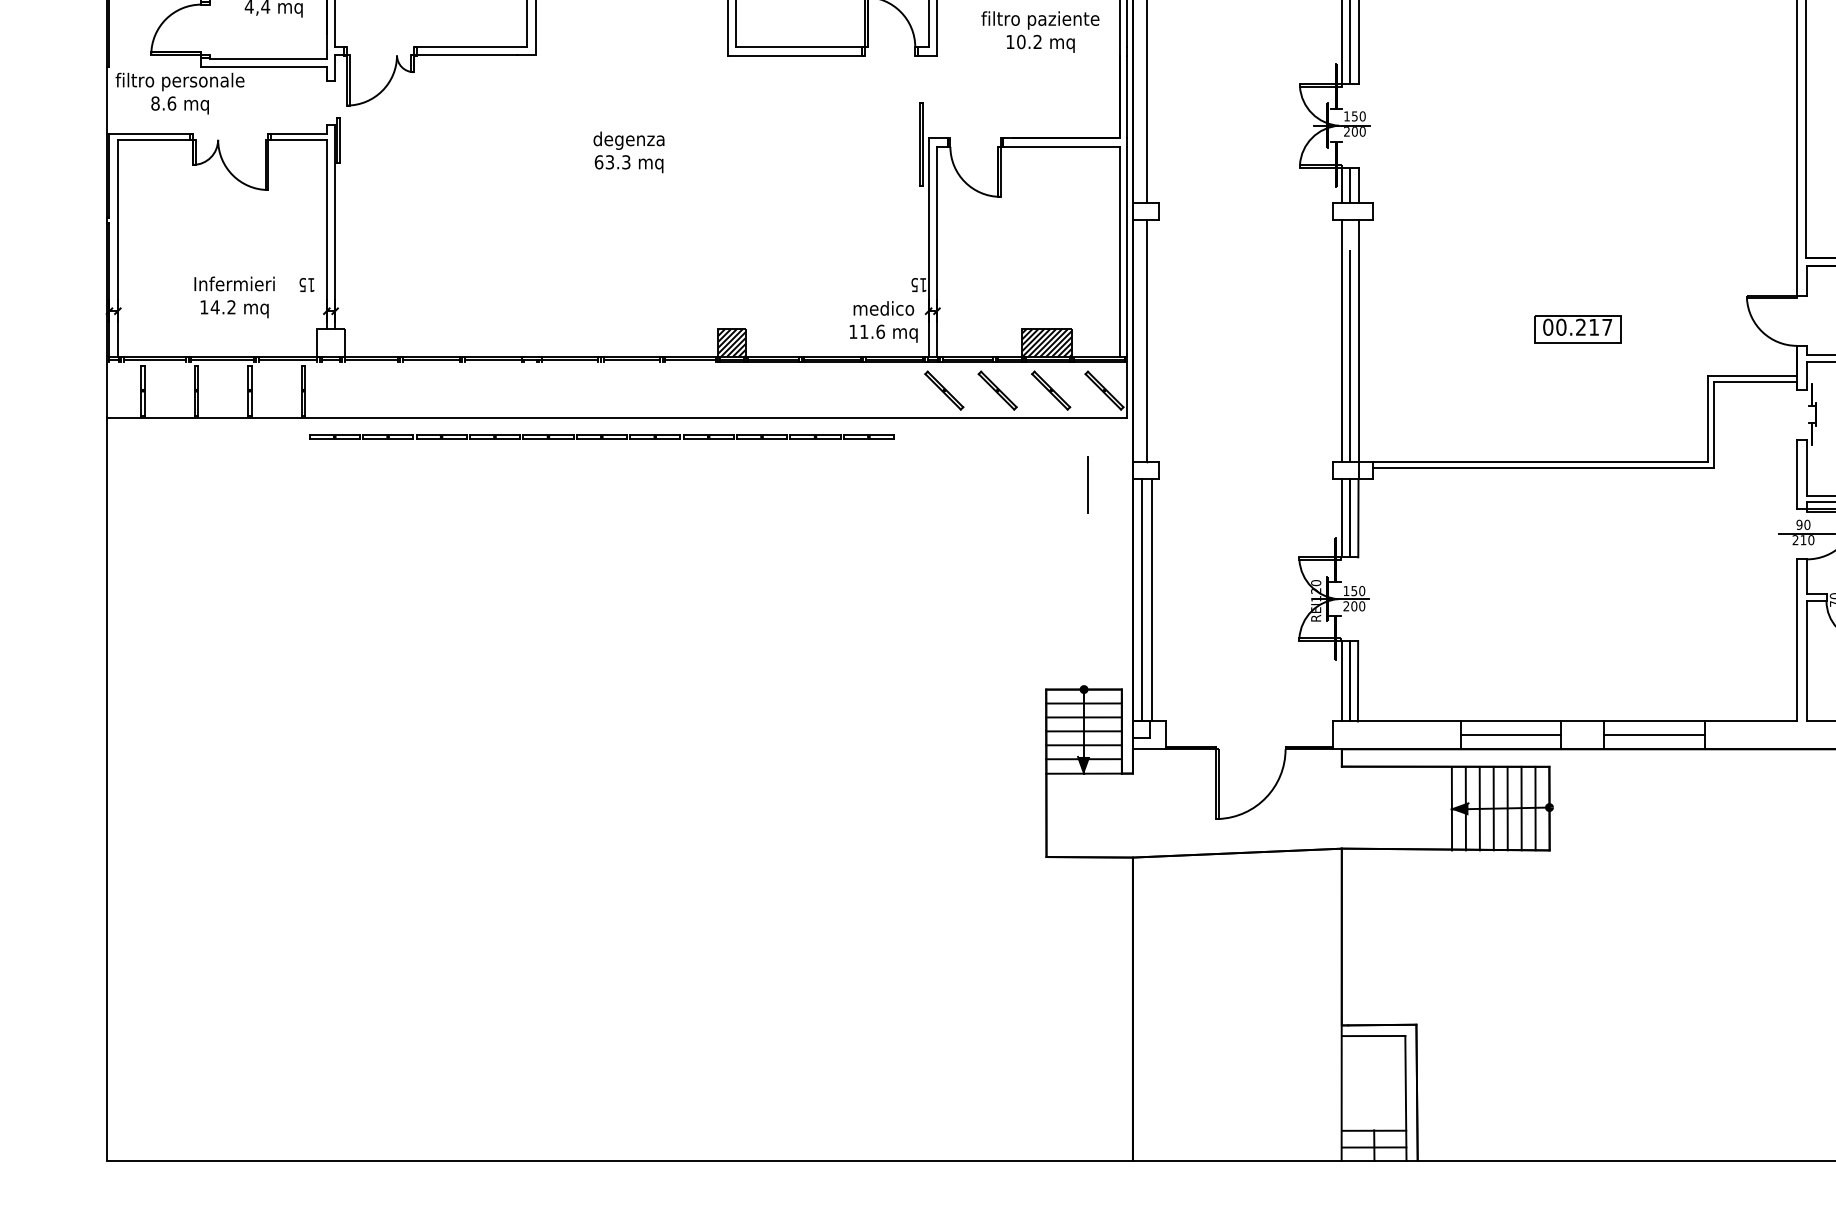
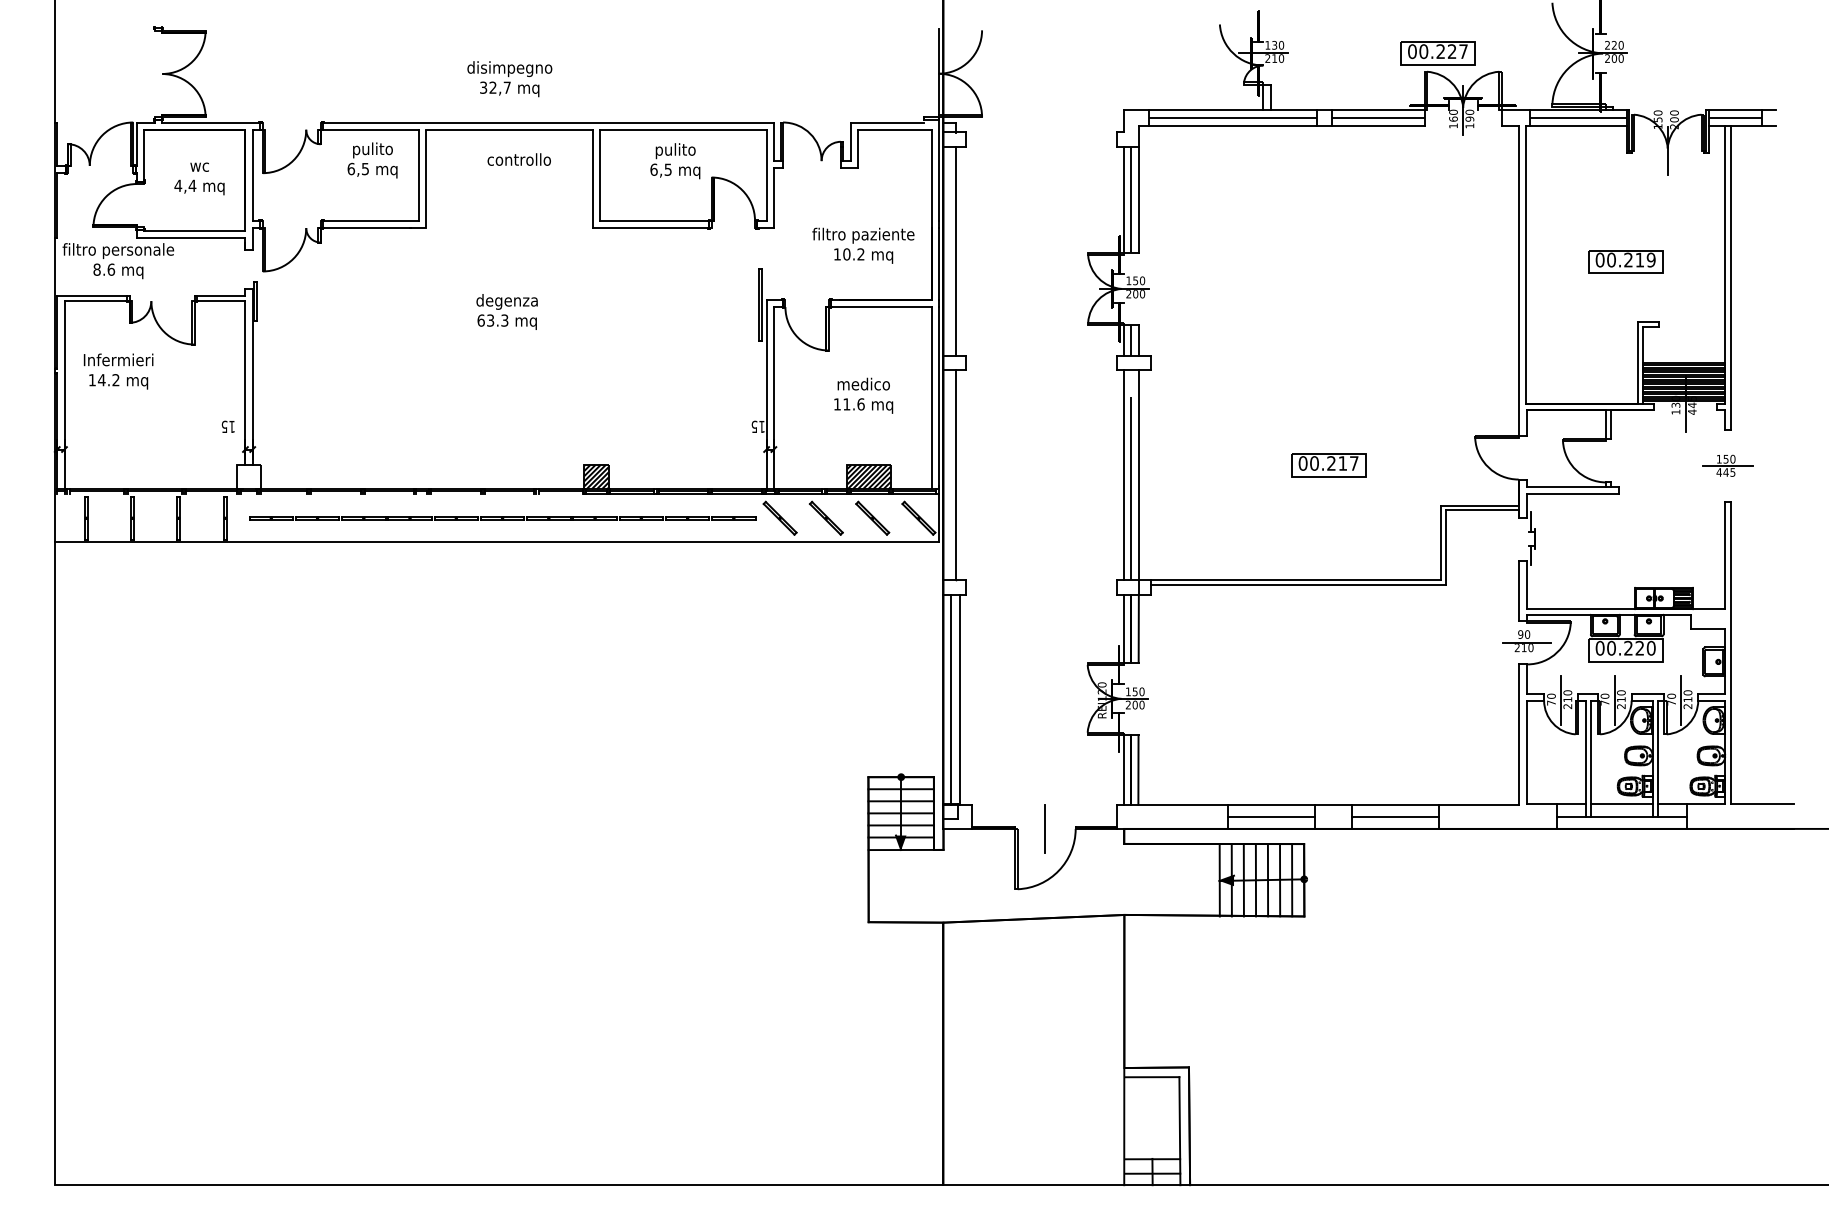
text: (1040, 31) -> (863, 245), moved
text: (234, 297) -> (118, 371), moved
text: (883, 321) -> (863, 395), moved
line: (601, 437) -> (502, 518), moved
line: (1086, 484) -> (1044, 828), moved

